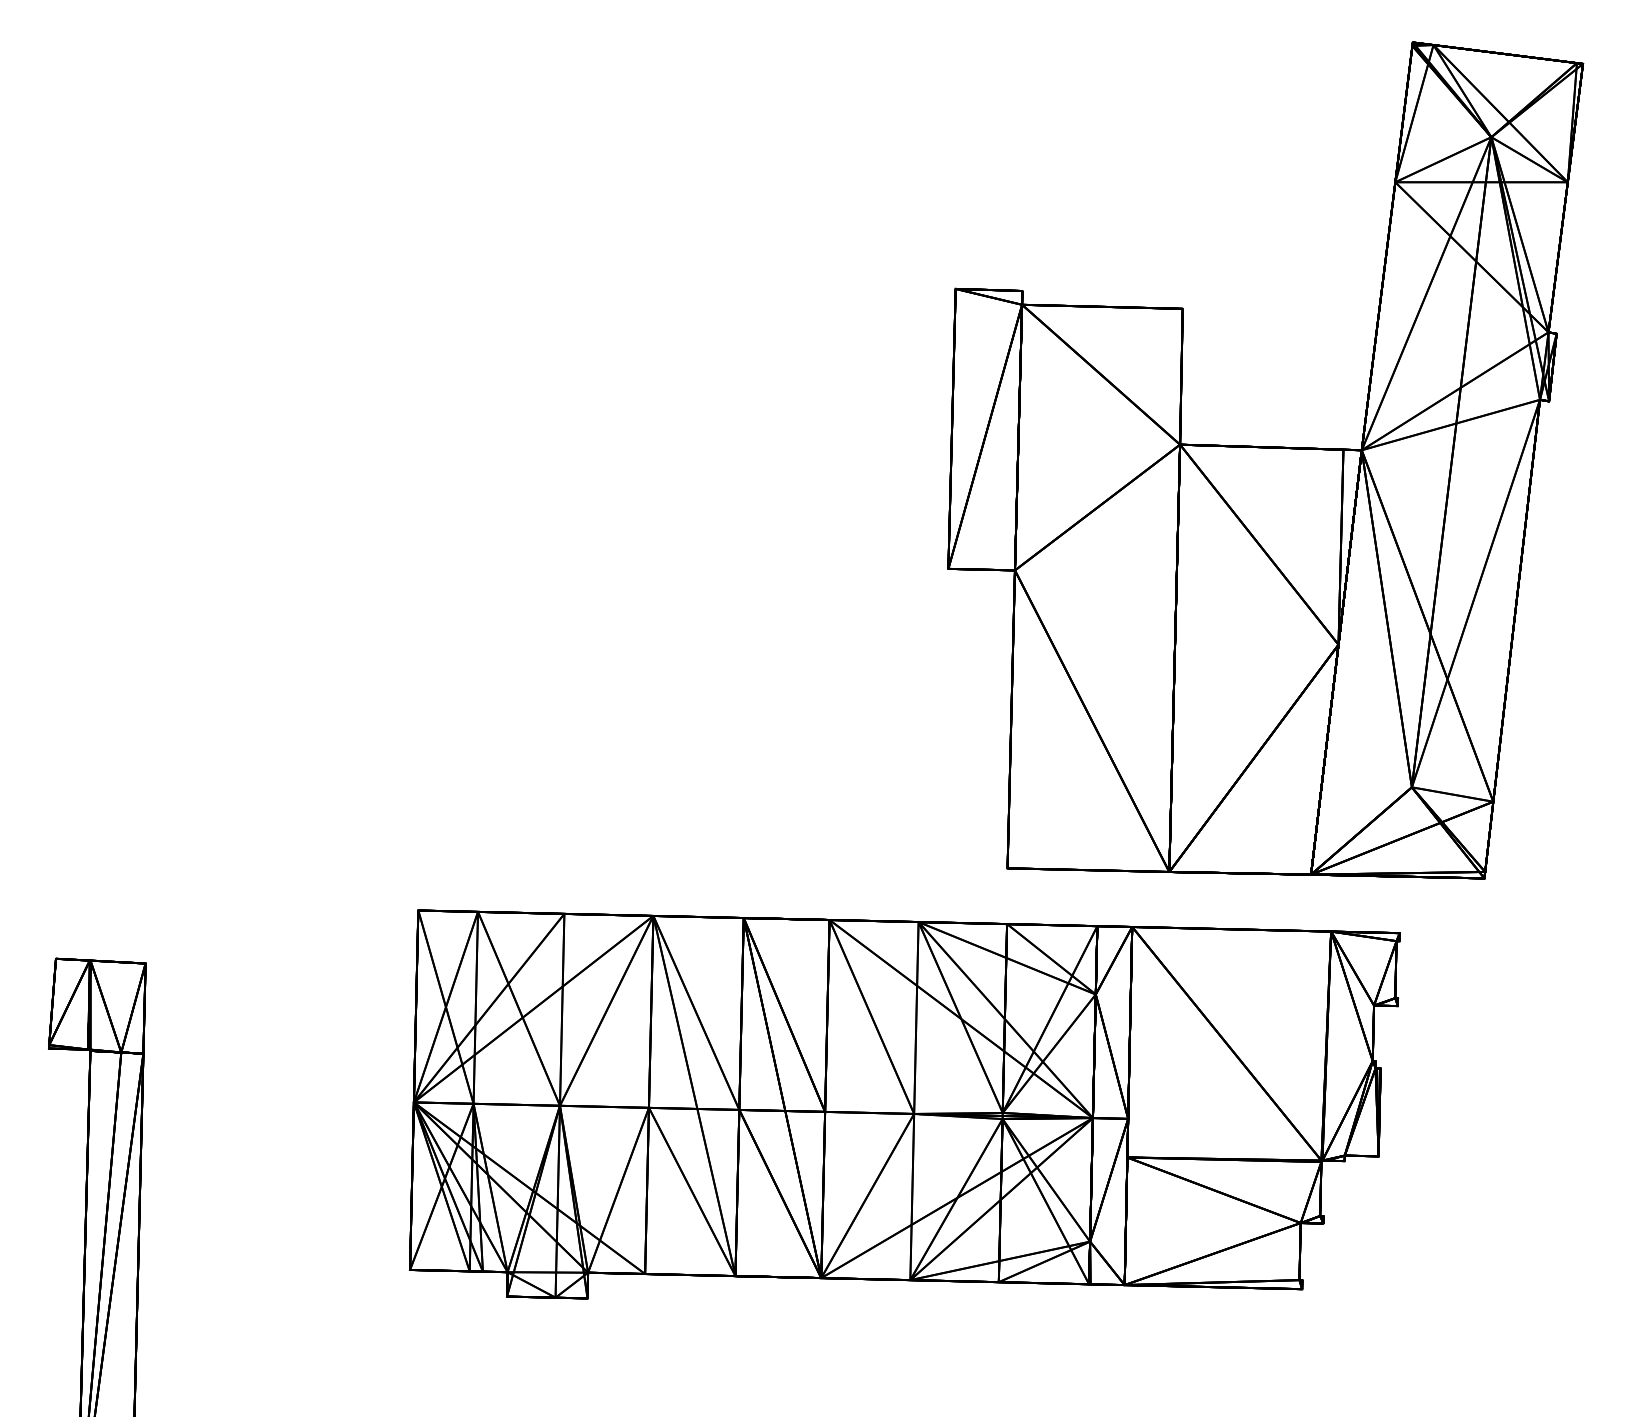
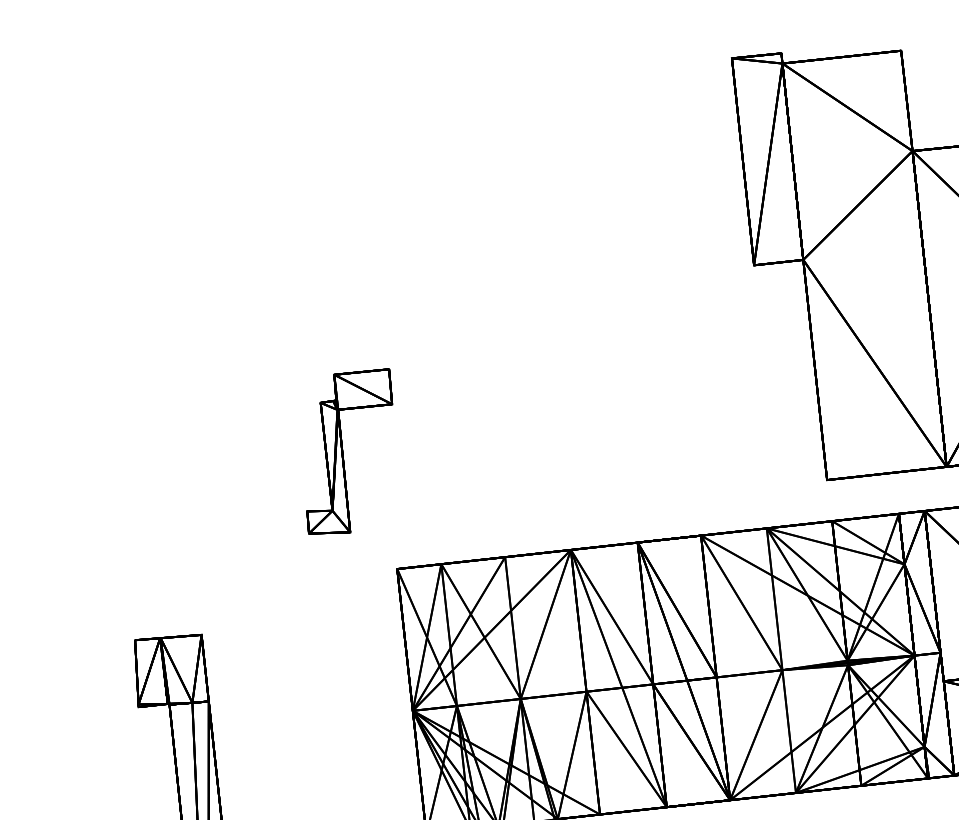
part: (366, 746) -> (342, 453), added

